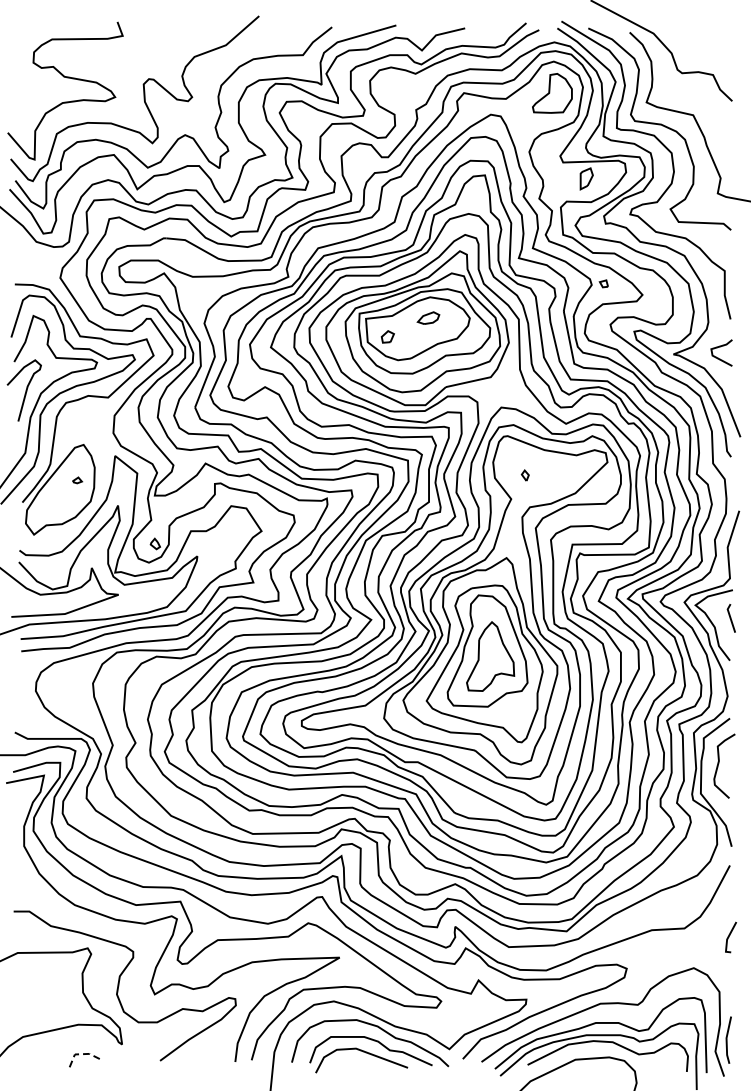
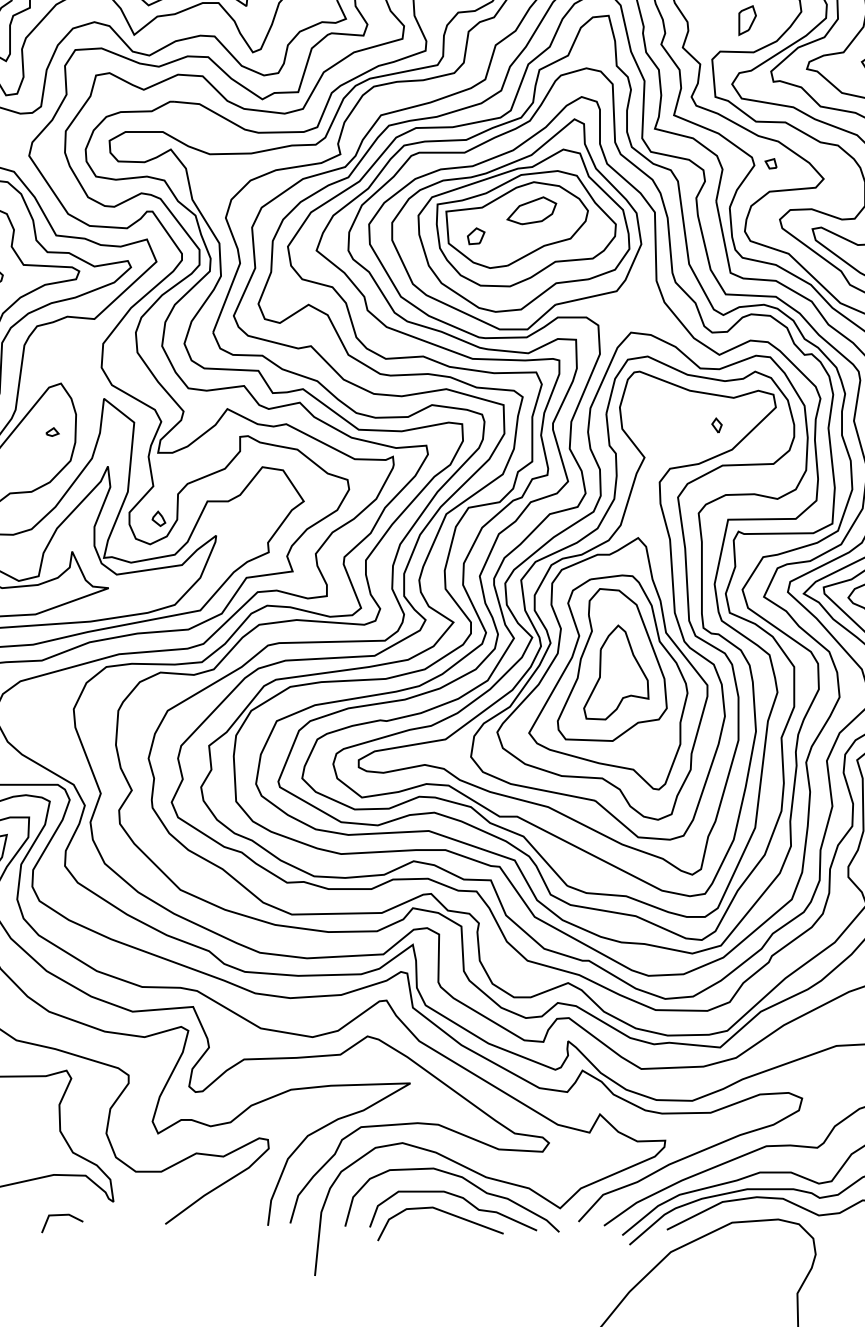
part: (428, 317) -> (531, 209), size x1.67
part: (524, 475) -> (715, 425), moved
line: (81, 1054) -> (58, 1215), dashed -> solid

